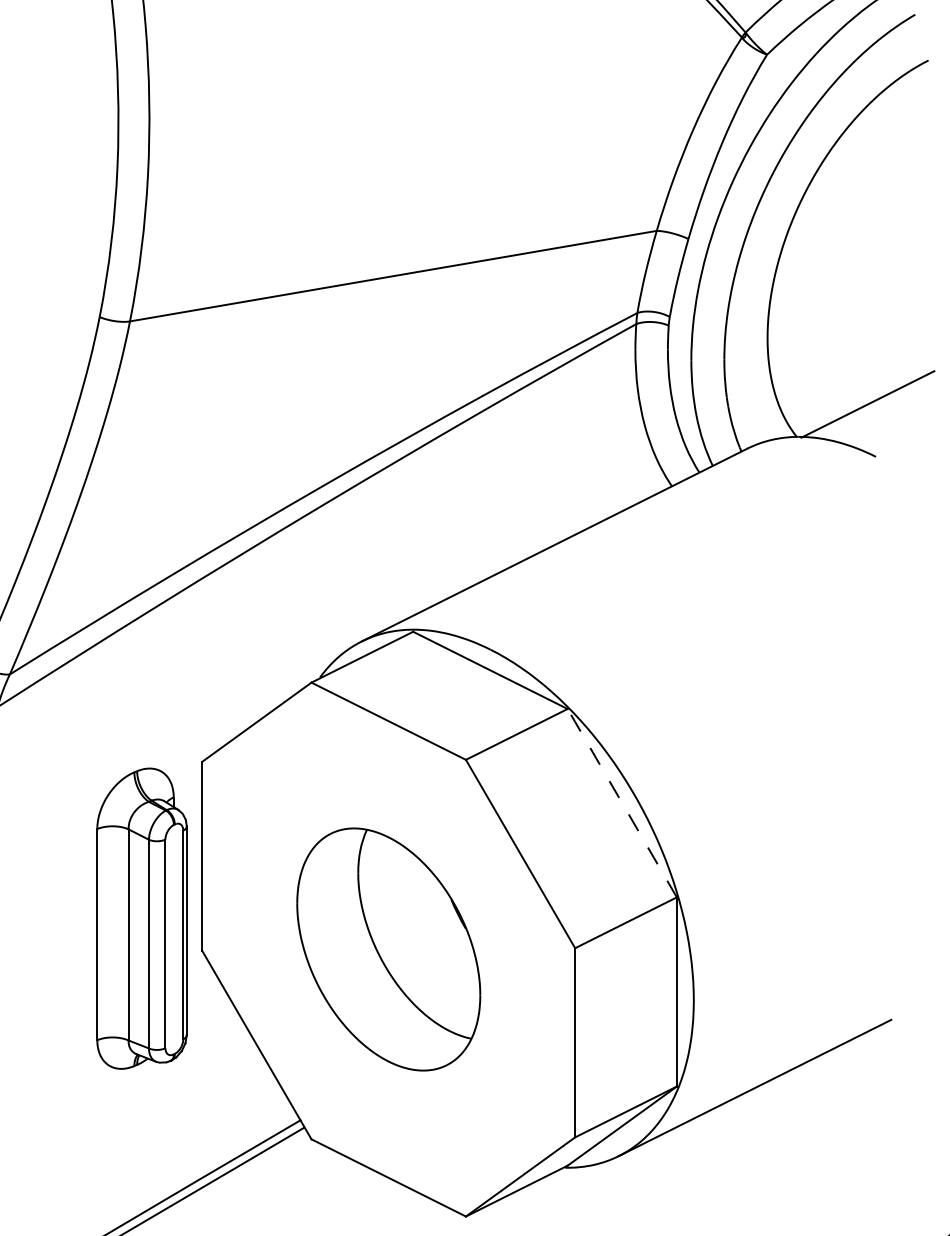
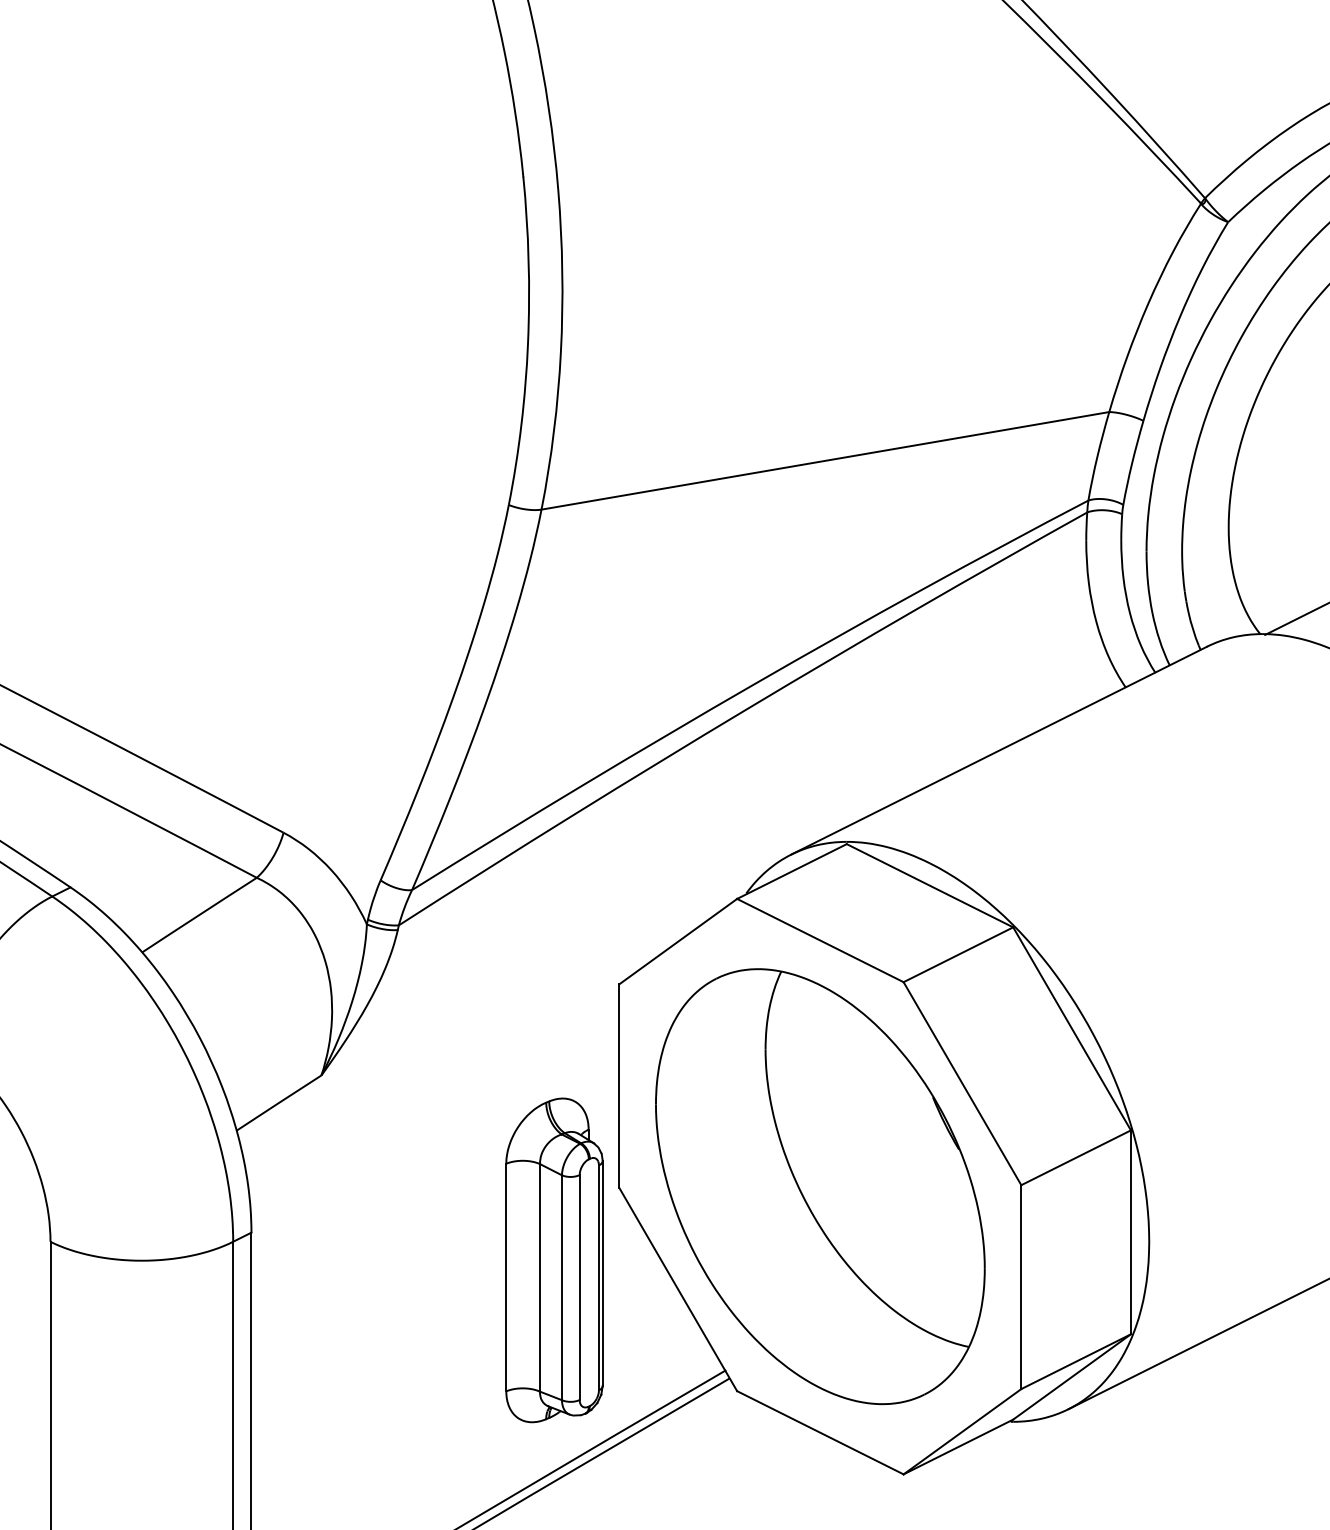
line: (621, 802) -> (1071, 1028), dashed -> solid
part: (142, 918) -> (554, 1260), moved
part: (388, 949) -> (820, 1186), size x1.67

